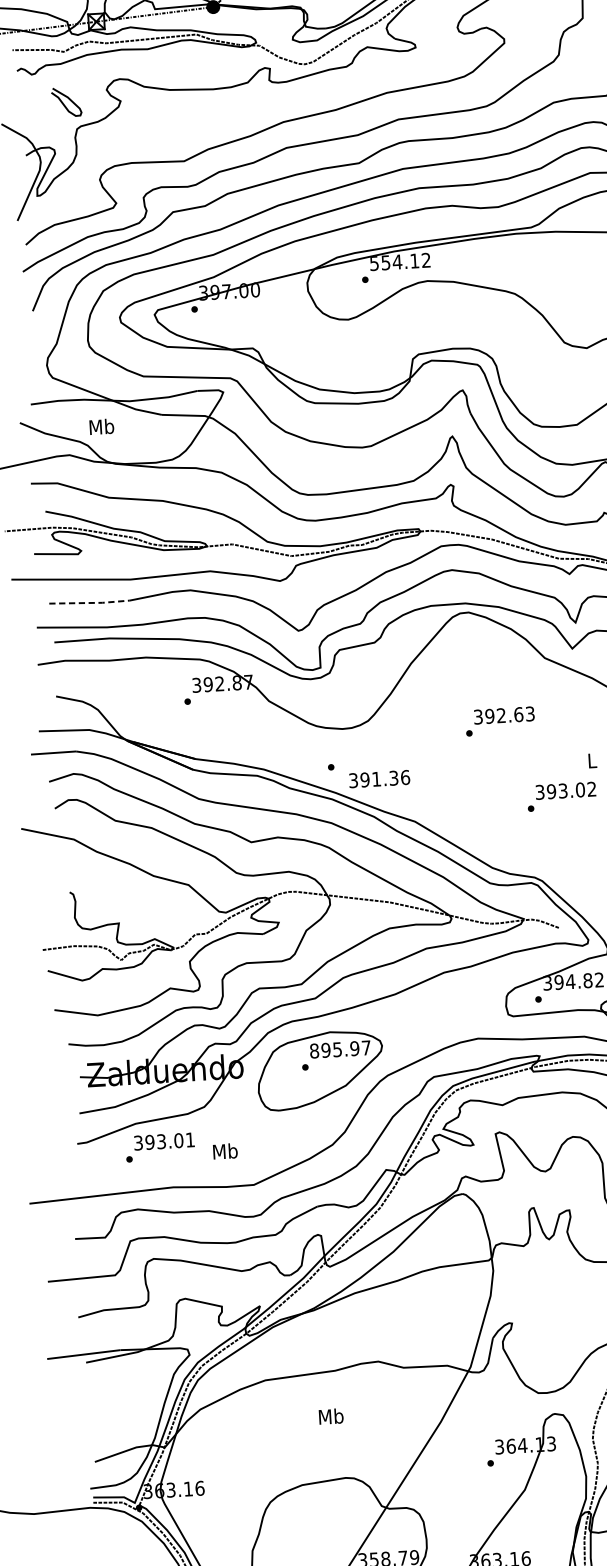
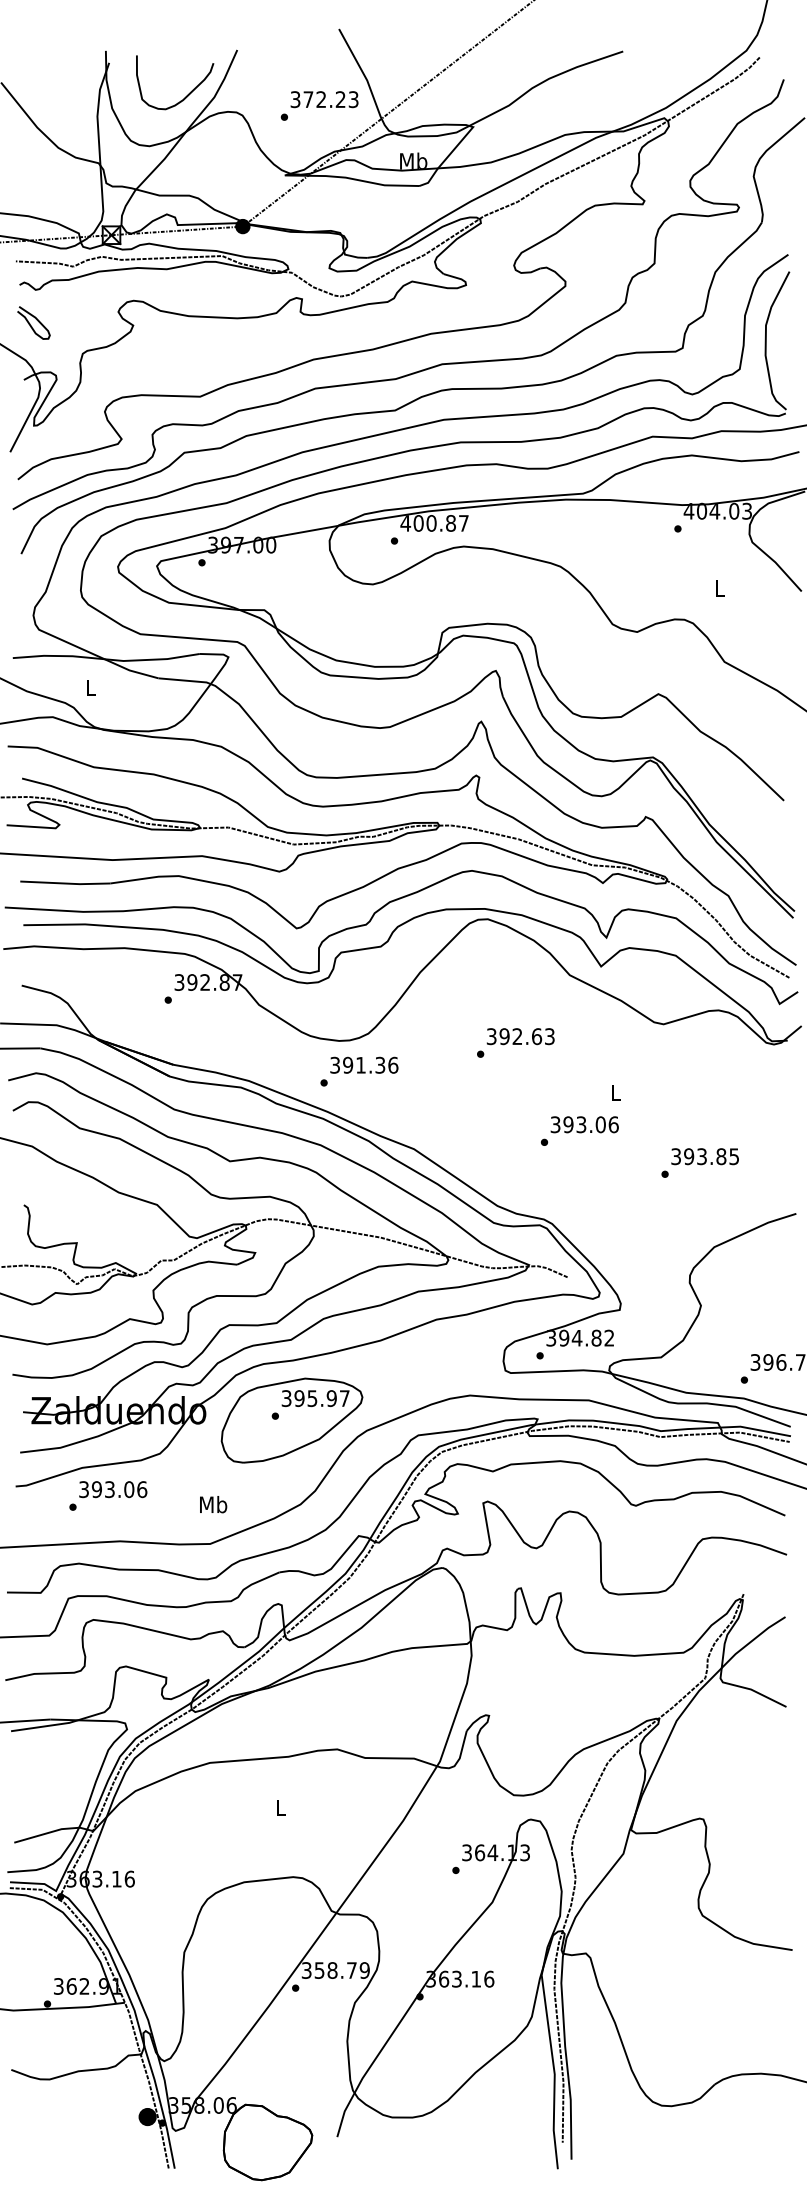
curve: (63, 102) -> (30, 323), moved
text: (400, 262) -> (434, 523), 554.12 -> 400.87
text: (101, 426) -> (90, 687), Mb -> L
line: (90, 602) -> (66, 883), dashed -> solid
text: (379, 778) -> (364, 1064), moved
text: (591, 789) -> (613, 1124), 393.02 -> 393.06
text: (314, 1051) -> (286, 1398), 895.97 -> 395.97
text: (190, 1139) -> (142, 1489), 393.01 -> 393.06
text: (225, 1151) -> (213, 1504), moved
text: (330, 1416) -> (280, 1807), Mb -> L

